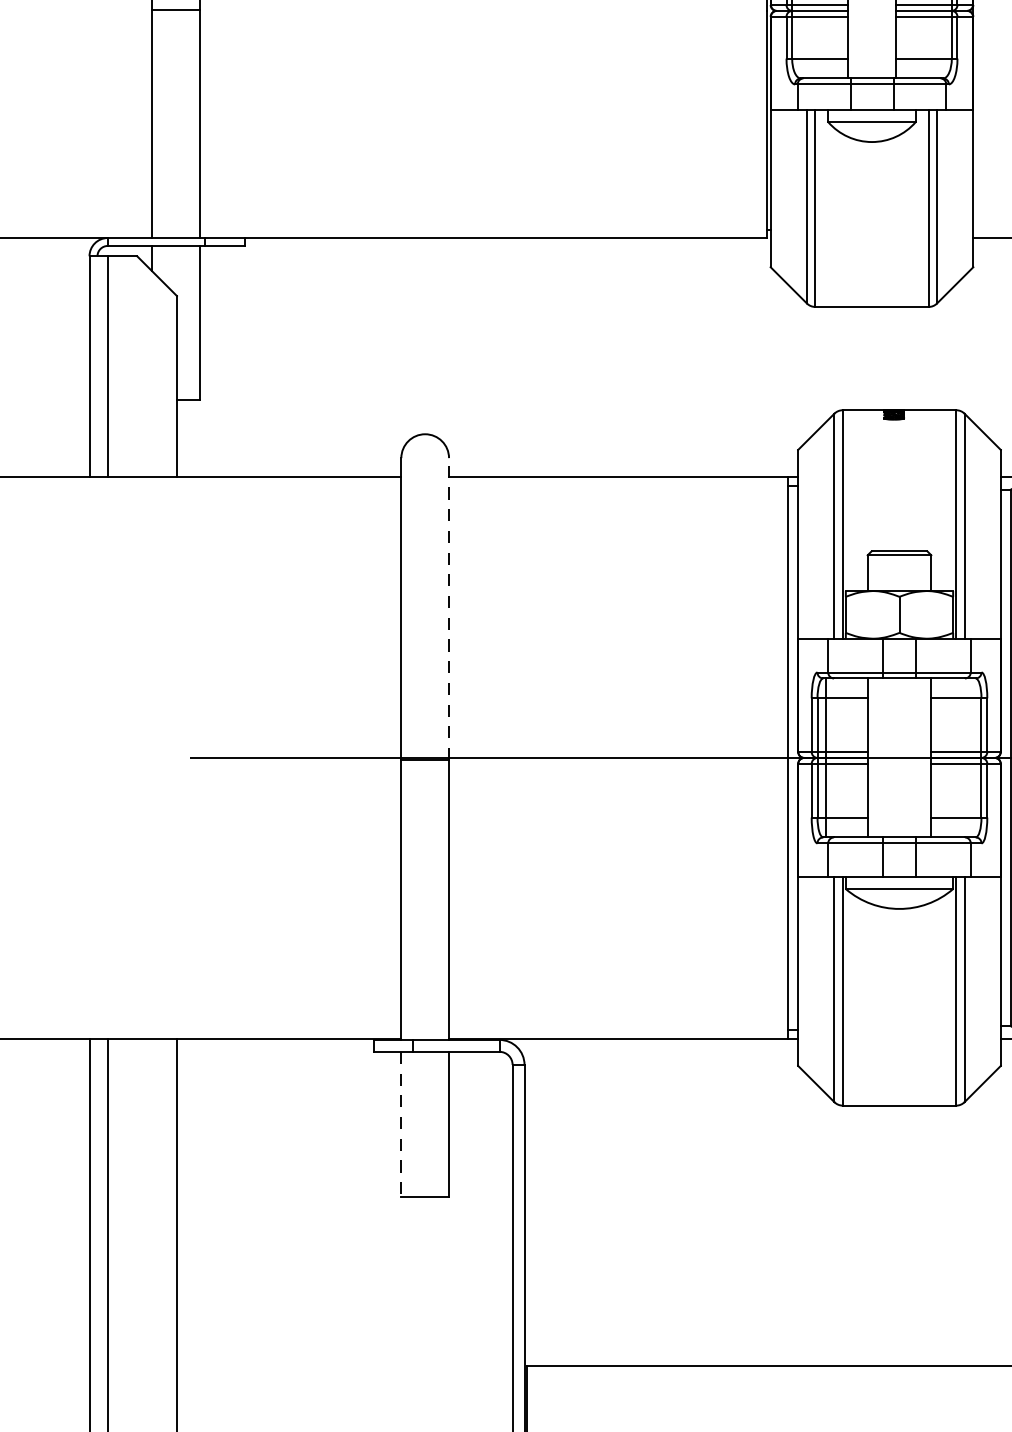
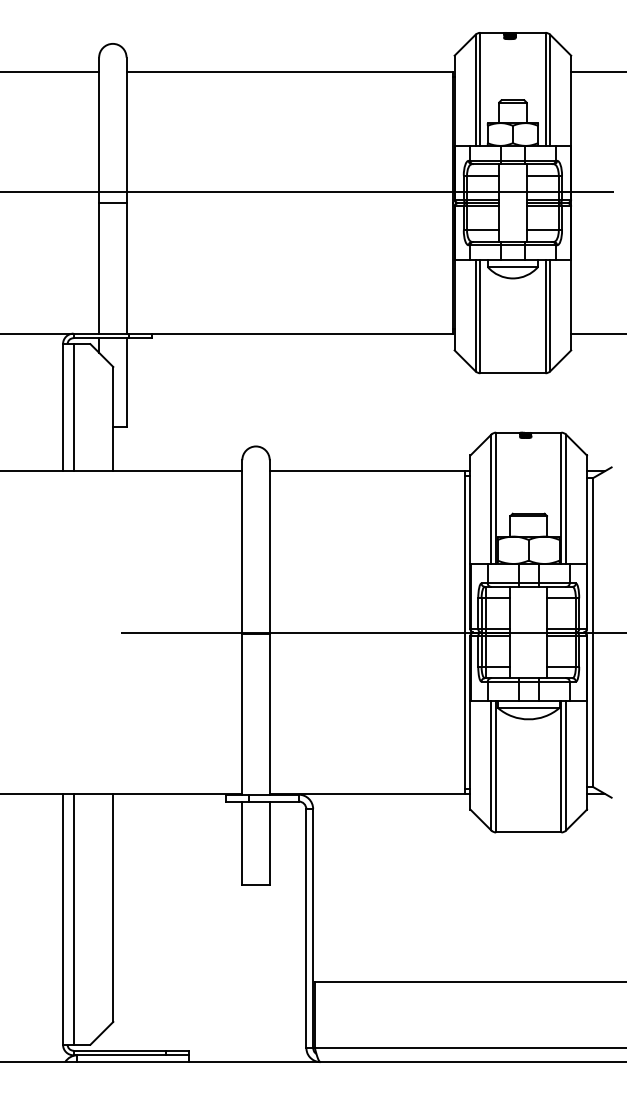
line: (448, 609) -> (269, 547), dashed -> solid
line: (401, 1124) -> (242, 843), dashed -> solid

